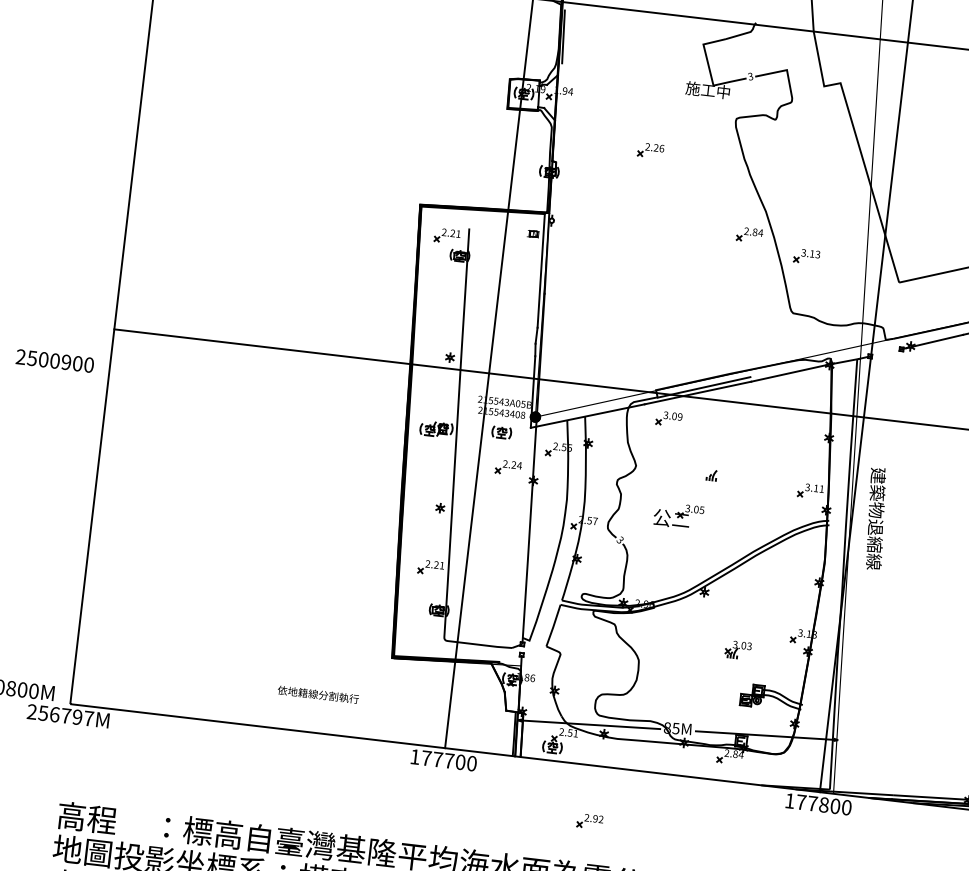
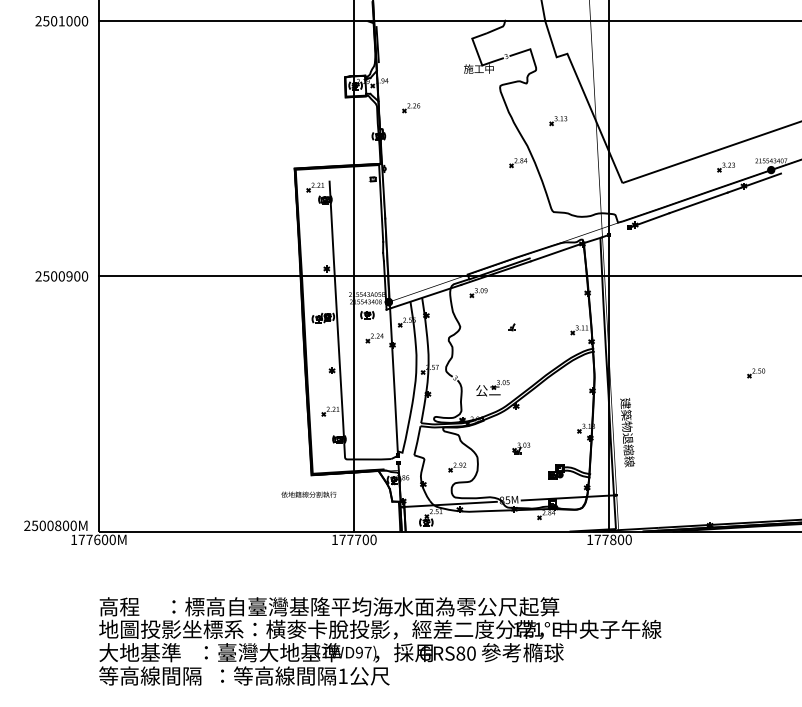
part: (651, 151) -> (411, 108), moved
part: (806, 257) -> (558, 121), moved
text: (54, 361) -> (61, 276), moved
part: (678, 516) -> (492, 388), moved
text: (875, 518) -> (627, 432), moved
part: (738, 649) -> (521, 448), moved
text: (317, 694) -> (308, 494), moved
text: (60, 714) -> (93, 539), 256797M -> 177600M
part: (590, 821) -> (457, 467), moved

